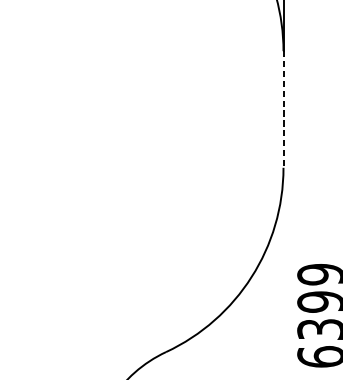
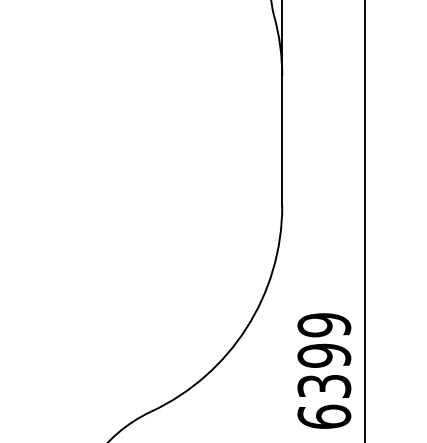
line: (283, 109) -> (282, 141), dashed -> solid

